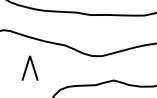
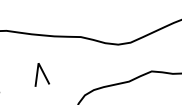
part: (29, 67) -> (39, 73), size x0.7

